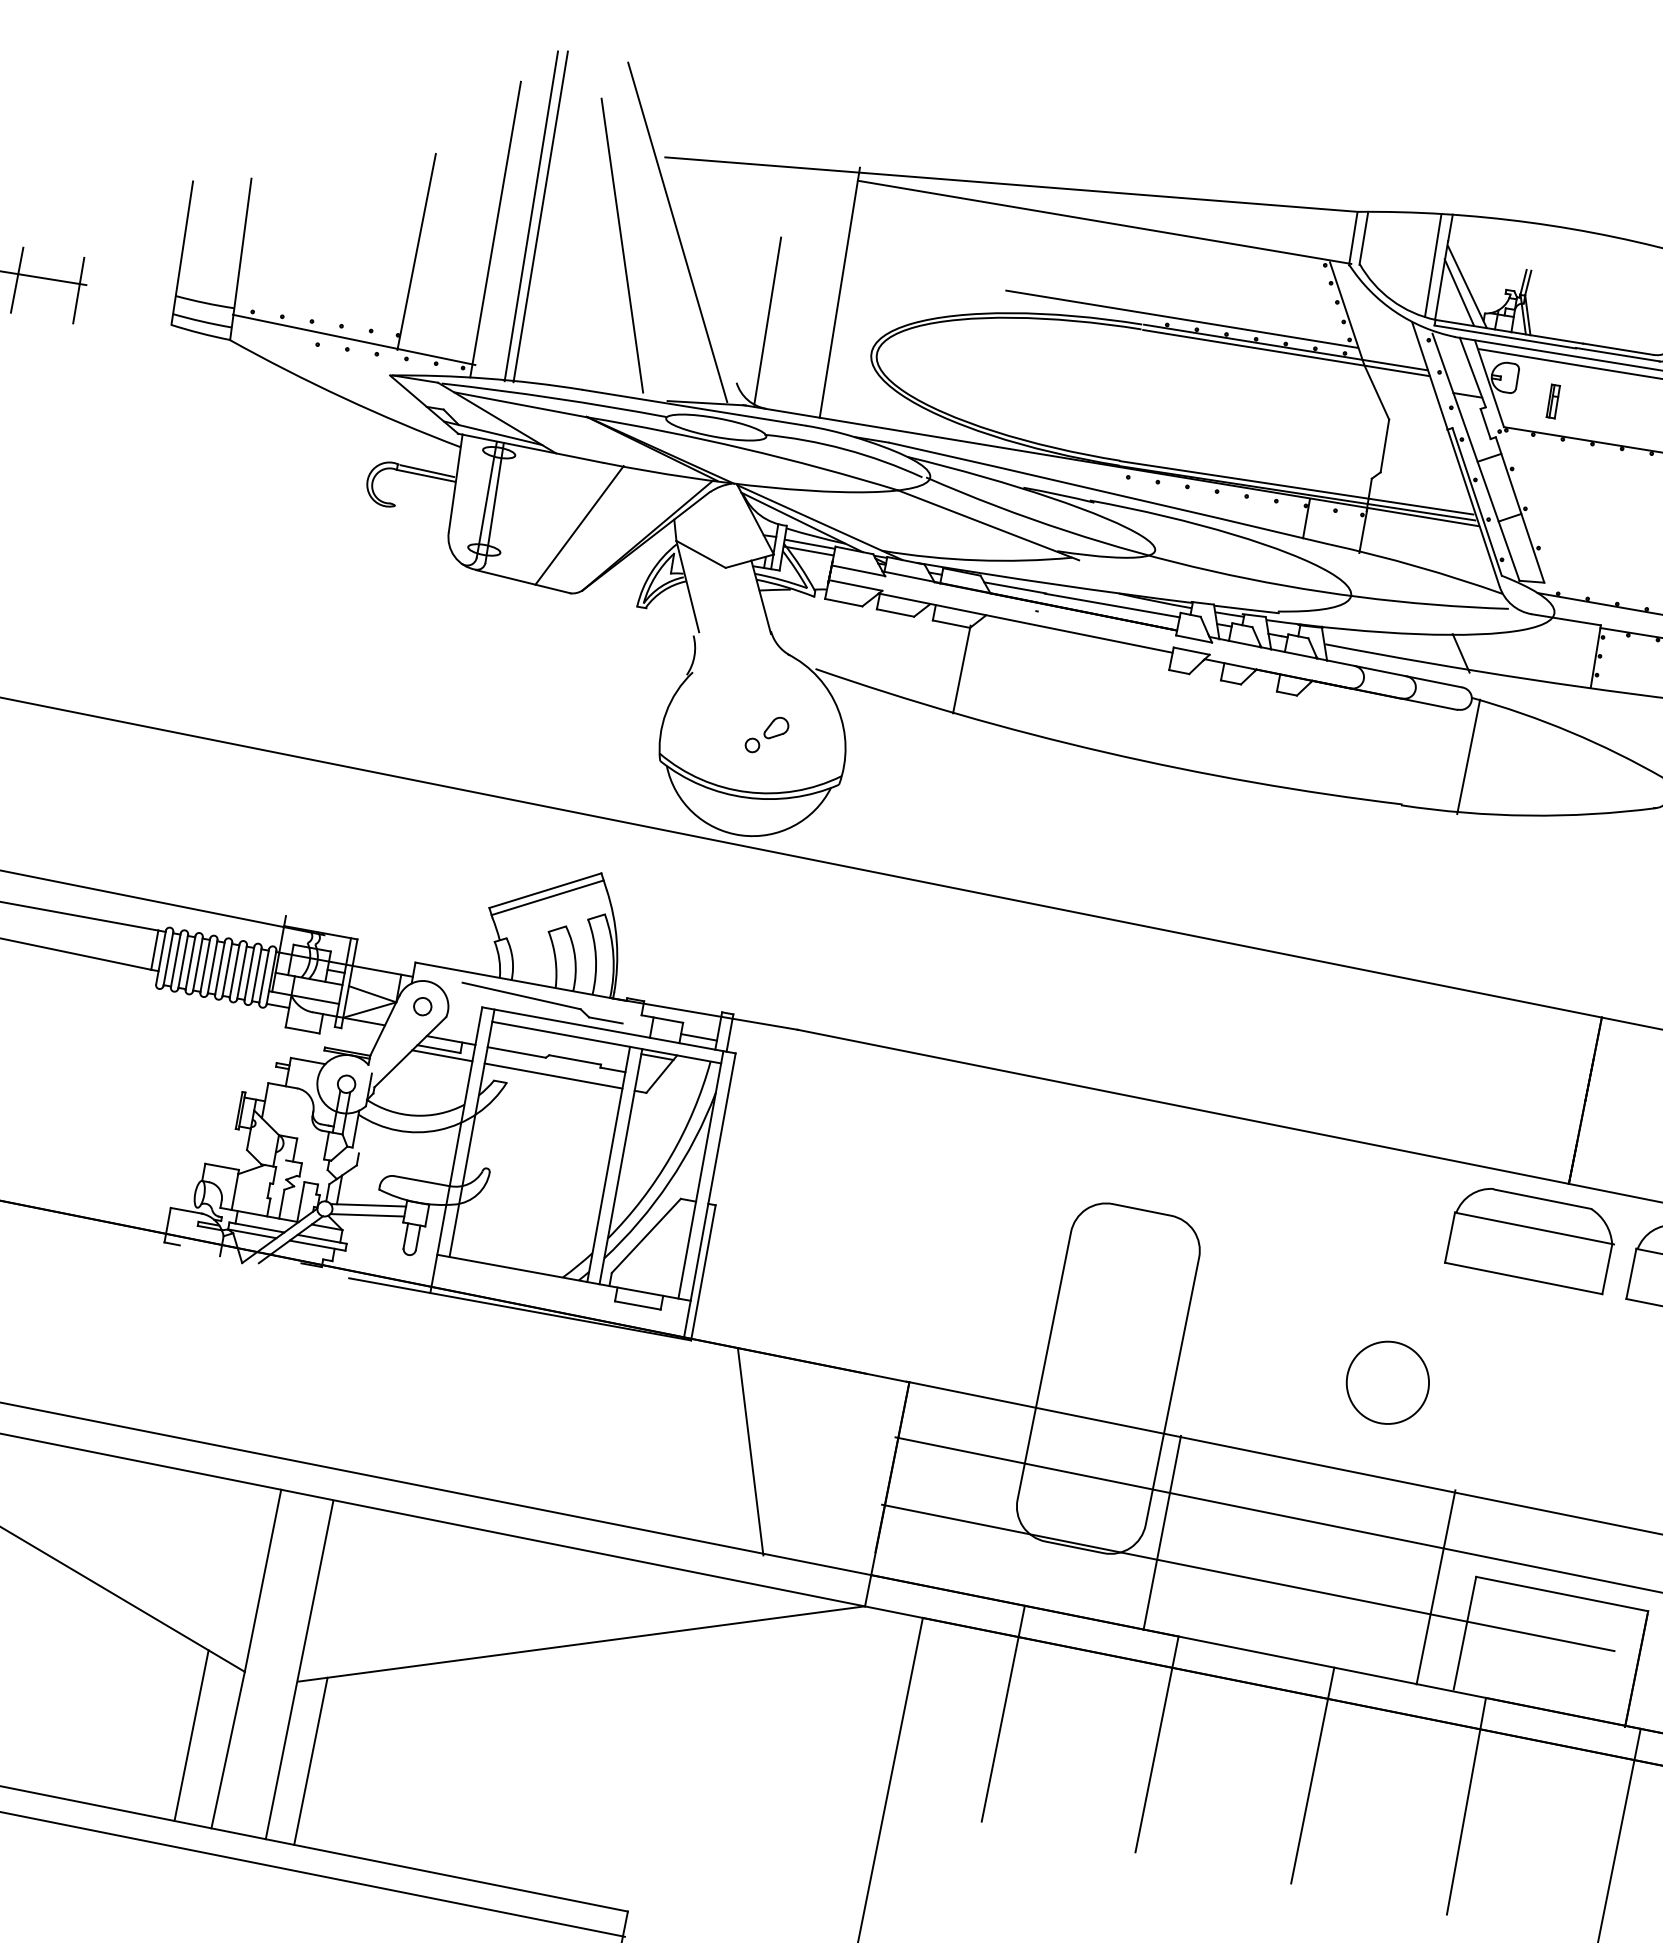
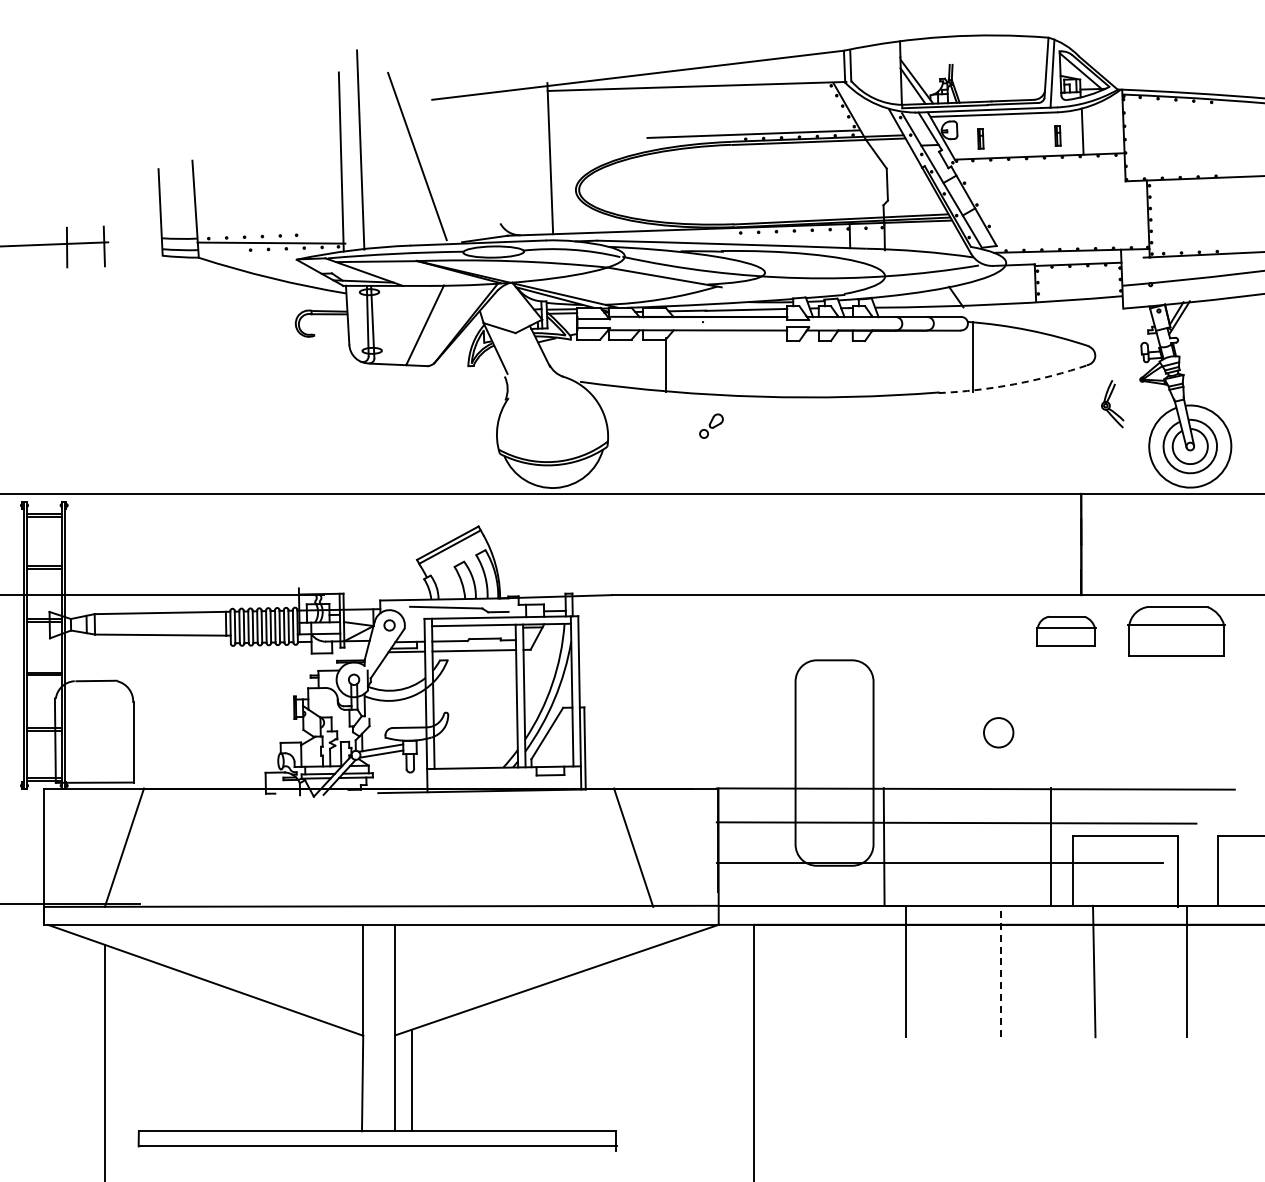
line: (539, 217) -> (365, 149), removed
line: (678, 231) -> (448, 141), removed
line: (416, 250) -> (297, 183), removed
line: (1433, 265) -> (894, 73), removed
line: (768, 320) -> (511, 183), removed
part: (767, 734) -> (711, 425), moved
arc: (1528, 815) -> (1014, 384), solid -> dashed
part: (1532, 1238) -> (1066, 631), size x0.6
circle: (1387, 1382) -> (998, 732), size x0.6
line: (1003, 1713) -> (812, 971), removed
line: (191, 1735) -> (339, 1079), removed
line: (1312, 1775) -> (1000, 971), solid -> dashed

